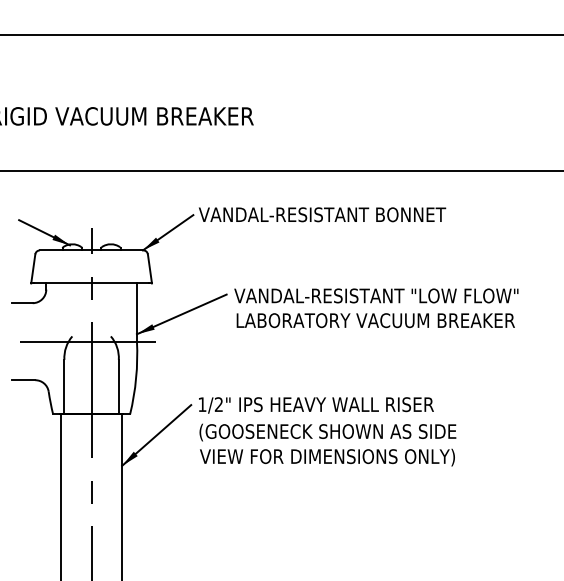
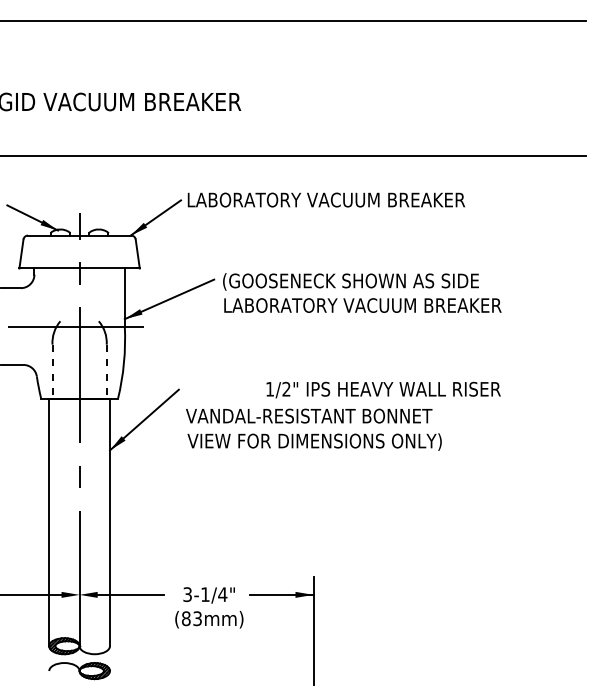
text: (338, 214) -> (325, 199), VANDAL-RESISTANT BONNET -> LABORATORY VACUUM BREAKER
text: (376, 296) -> (363, 281), VANDAL-RESISTANT "LOW FLOW" -> (GOOSENECK SHOWN AS SIDE
line: (64, 387) -> (52, 372), solid -> dashed
line: (118, 387) -> (106, 372), solid -> dashed
text: (316, 404) -> (383, 389), moved
text: (327, 431) -> (314, 416), (GOOSENECK SHOWN AS SIDE -> VANDAL-RESISTANT BONNET

